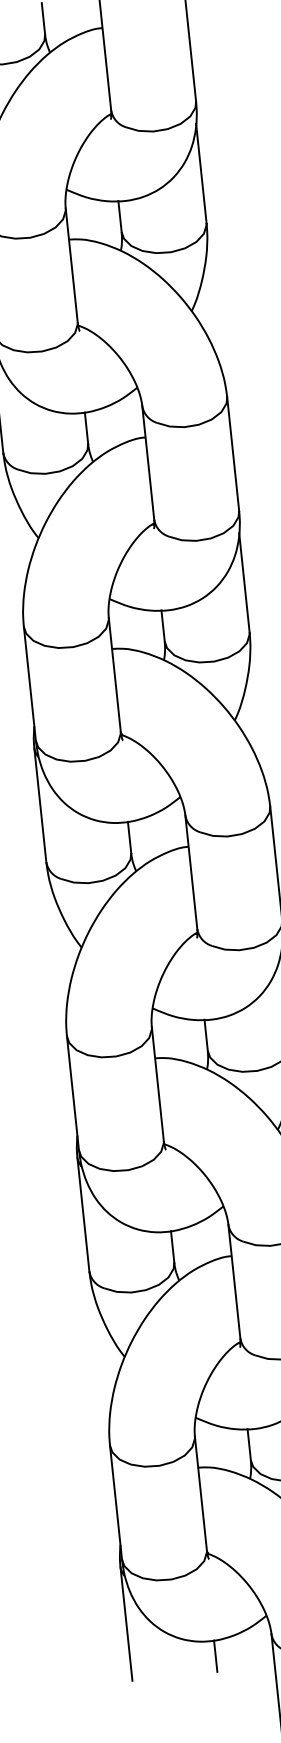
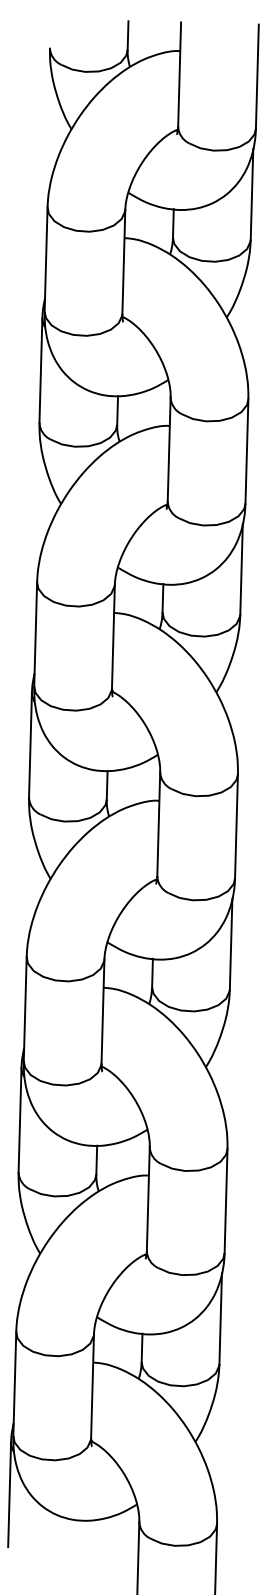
line: (214, 1655) -> (85, 1534), removed

